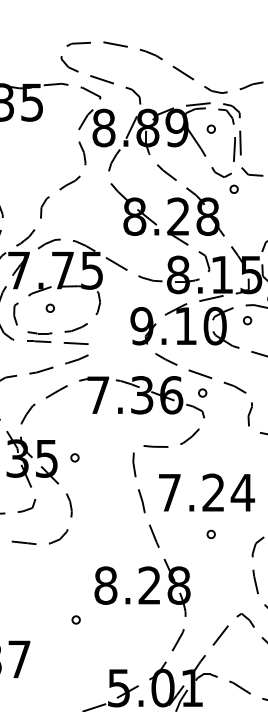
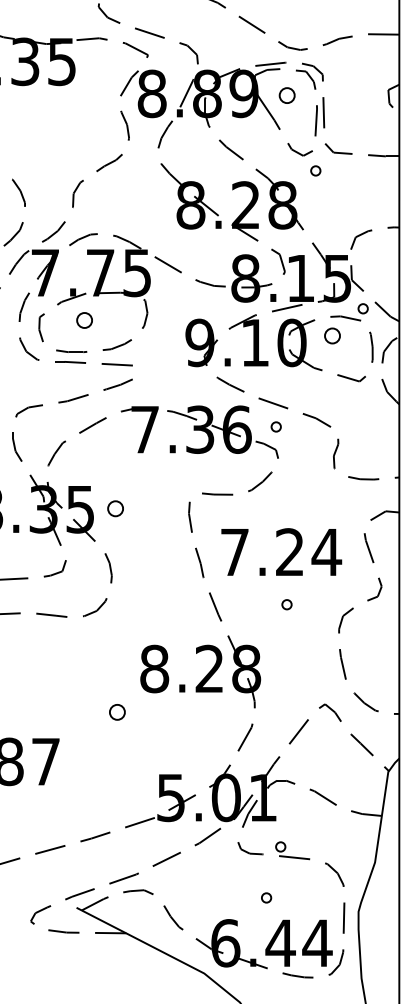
part: (210, 128) -> (286, 94), size x1.6
part: (50, 308) -> (84, 320), size x1.6
part: (247, 320) -> (332, 335), size x1.6
part: (74, 457) -> (115, 507), size x1.6
part: (75, 619) -> (116, 711), size x1.6

